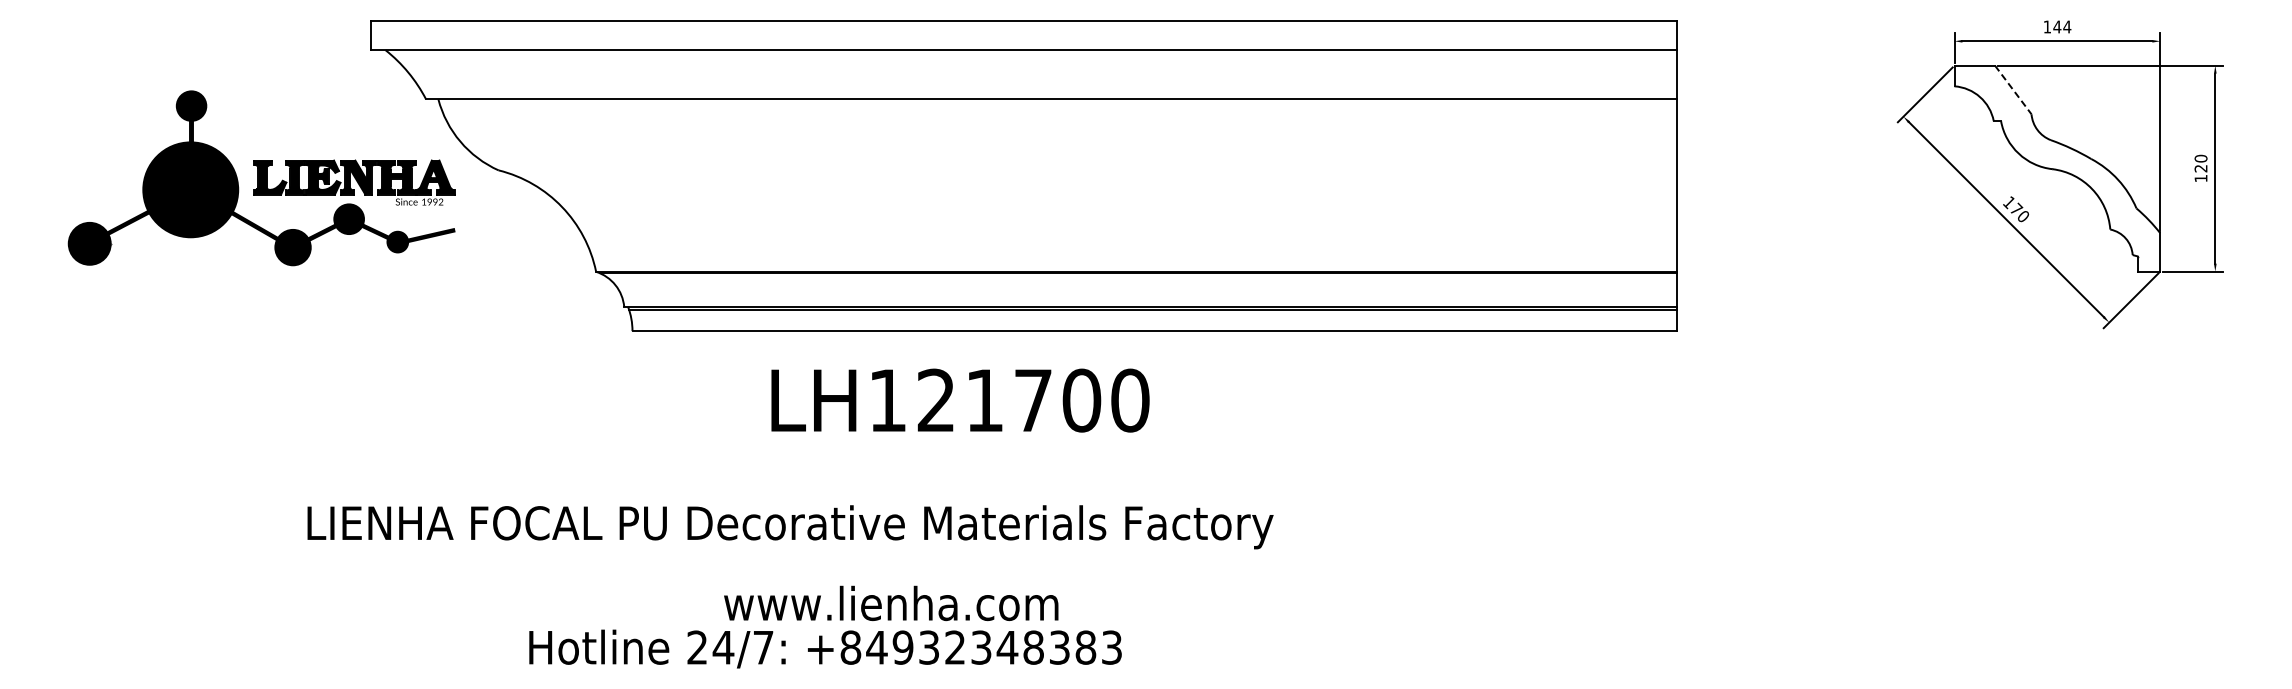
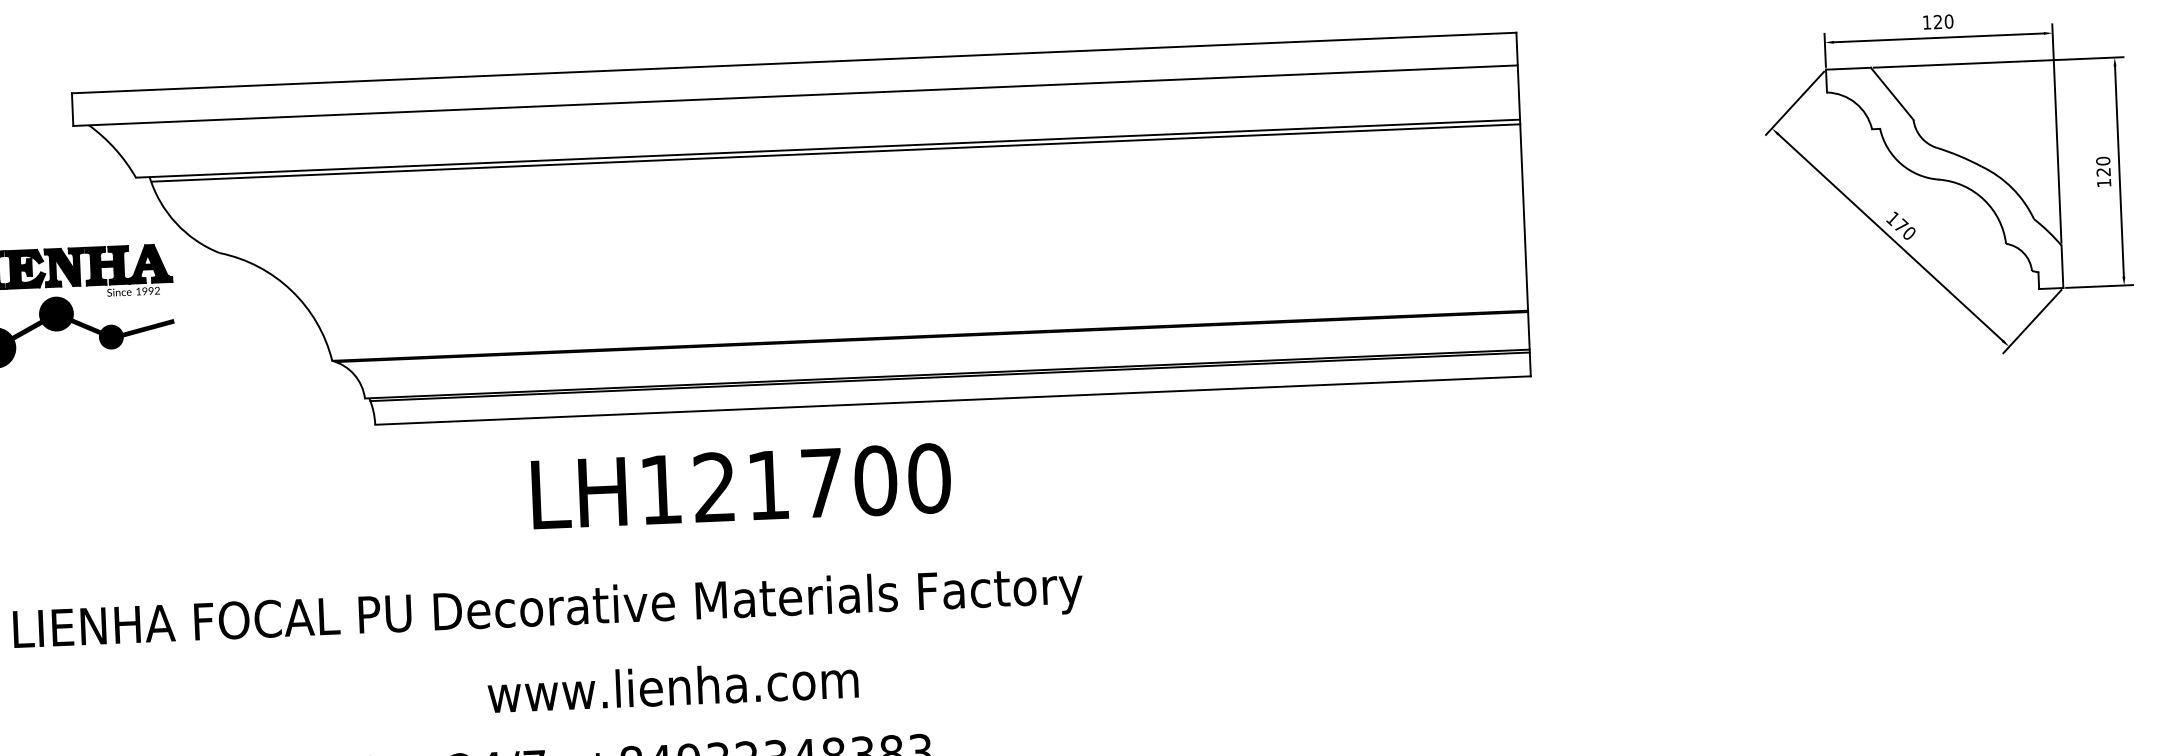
text: (2062, 26) -> (1943, 21), 144 -> 120
line: (2013, 90) -> (1892, 94), dashed -> solid
line: (1058, 103) -> (836, 153), added
text: (790, 527) -> (548, 611), moved
text: (891, 603) -> (673, 686), moved

